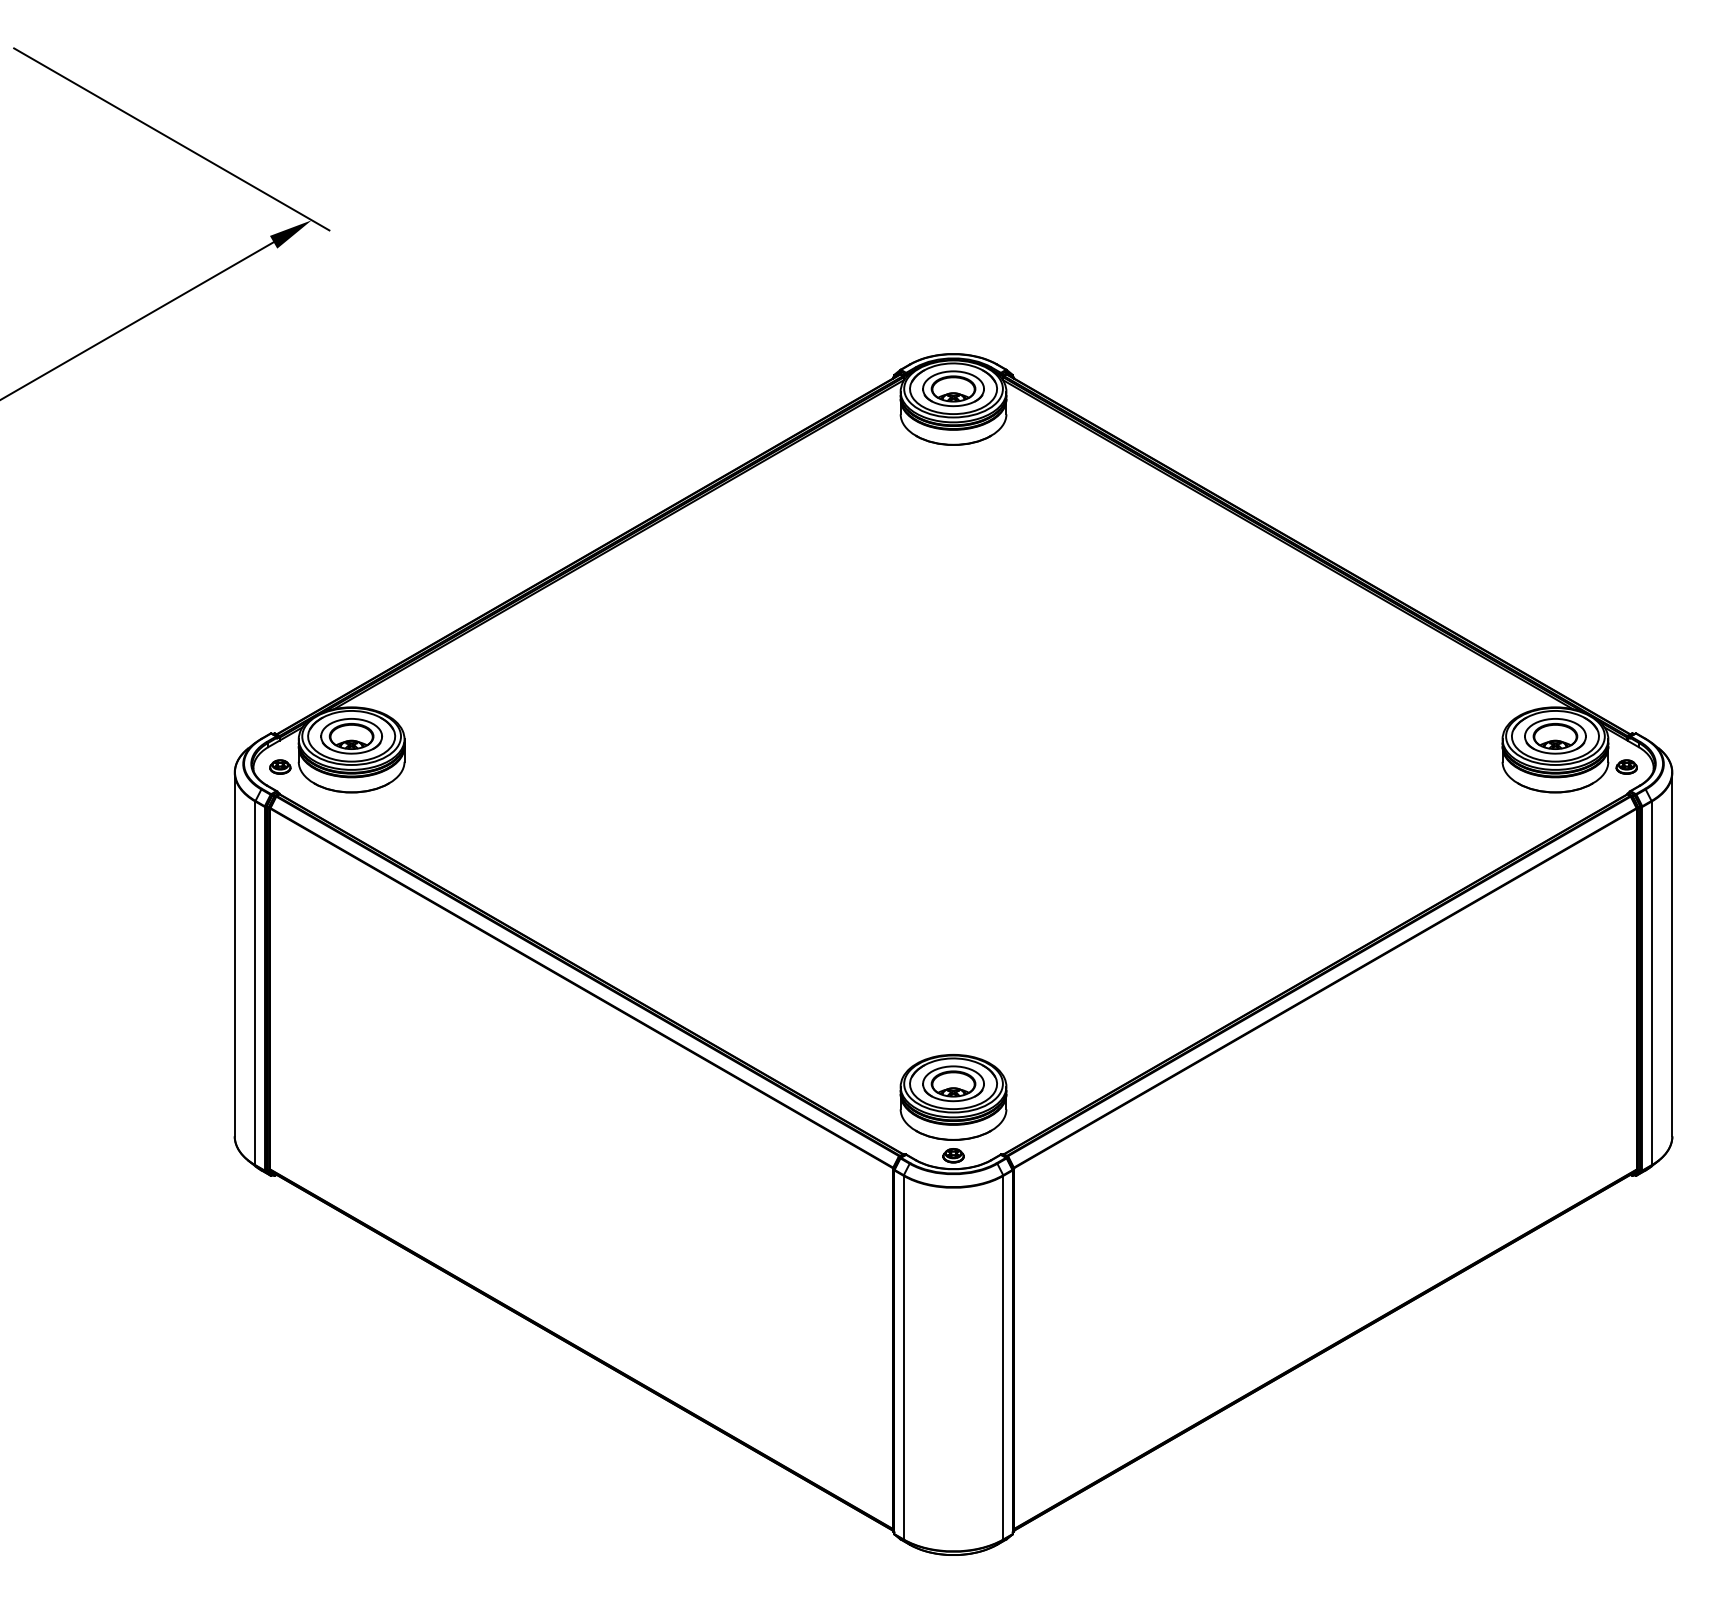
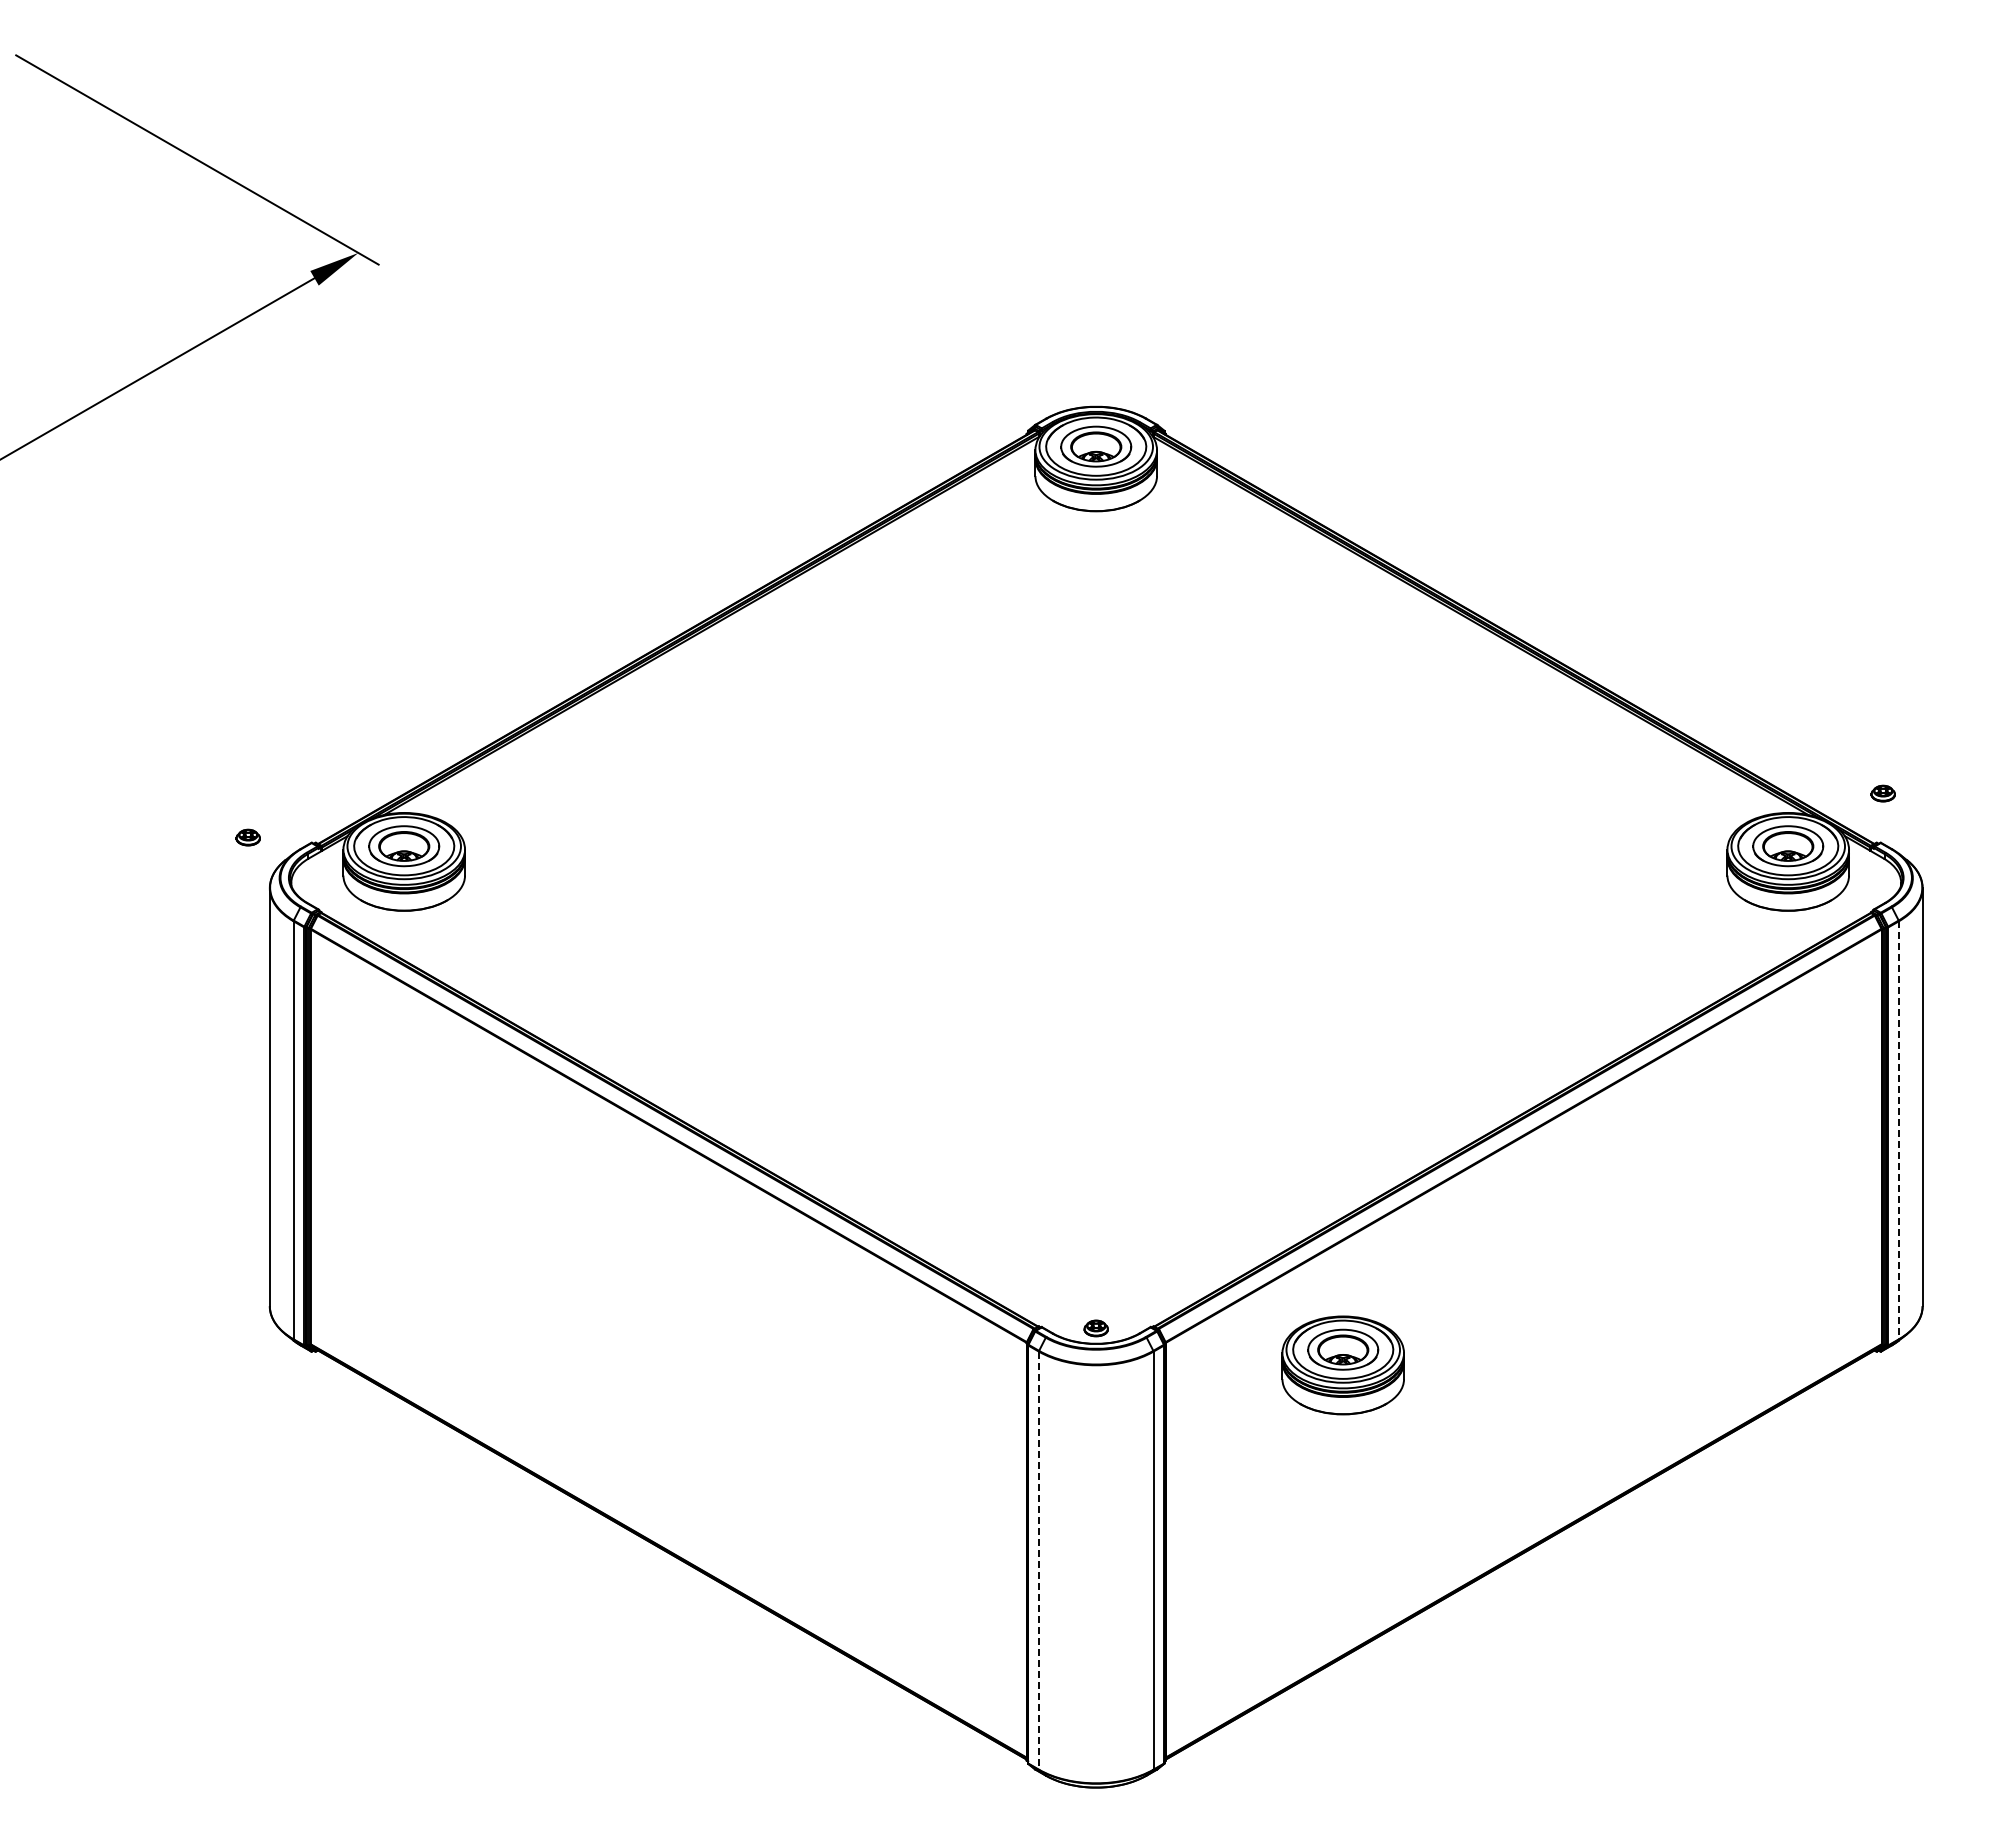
part: (279, 766) -> (247, 837), moved
part: (1626, 766) -> (1882, 793), moved
line: (1651, 983) -> (1898, 1130), solid -> dashed
part: (952, 1097) -> (1342, 1365), moved
line: (903, 1358) -> (1038, 1561), solid -> dashed

